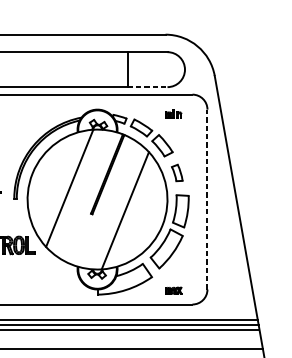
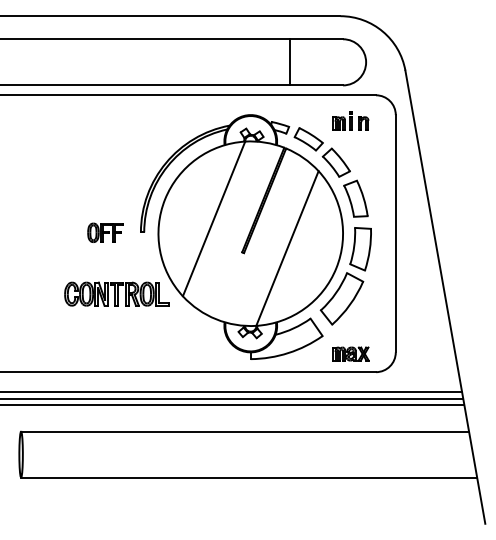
line: (148, 87) -> (317, 85), dashed -> solid
part: (173, 113) -> (350, 120), size x1.67
part: (176, 172) -> (355, 198), size x1.67
line: (207, 199) -> (395, 233), dashed -> solid
part: (173, 290) -> (350, 353), size x1.67

